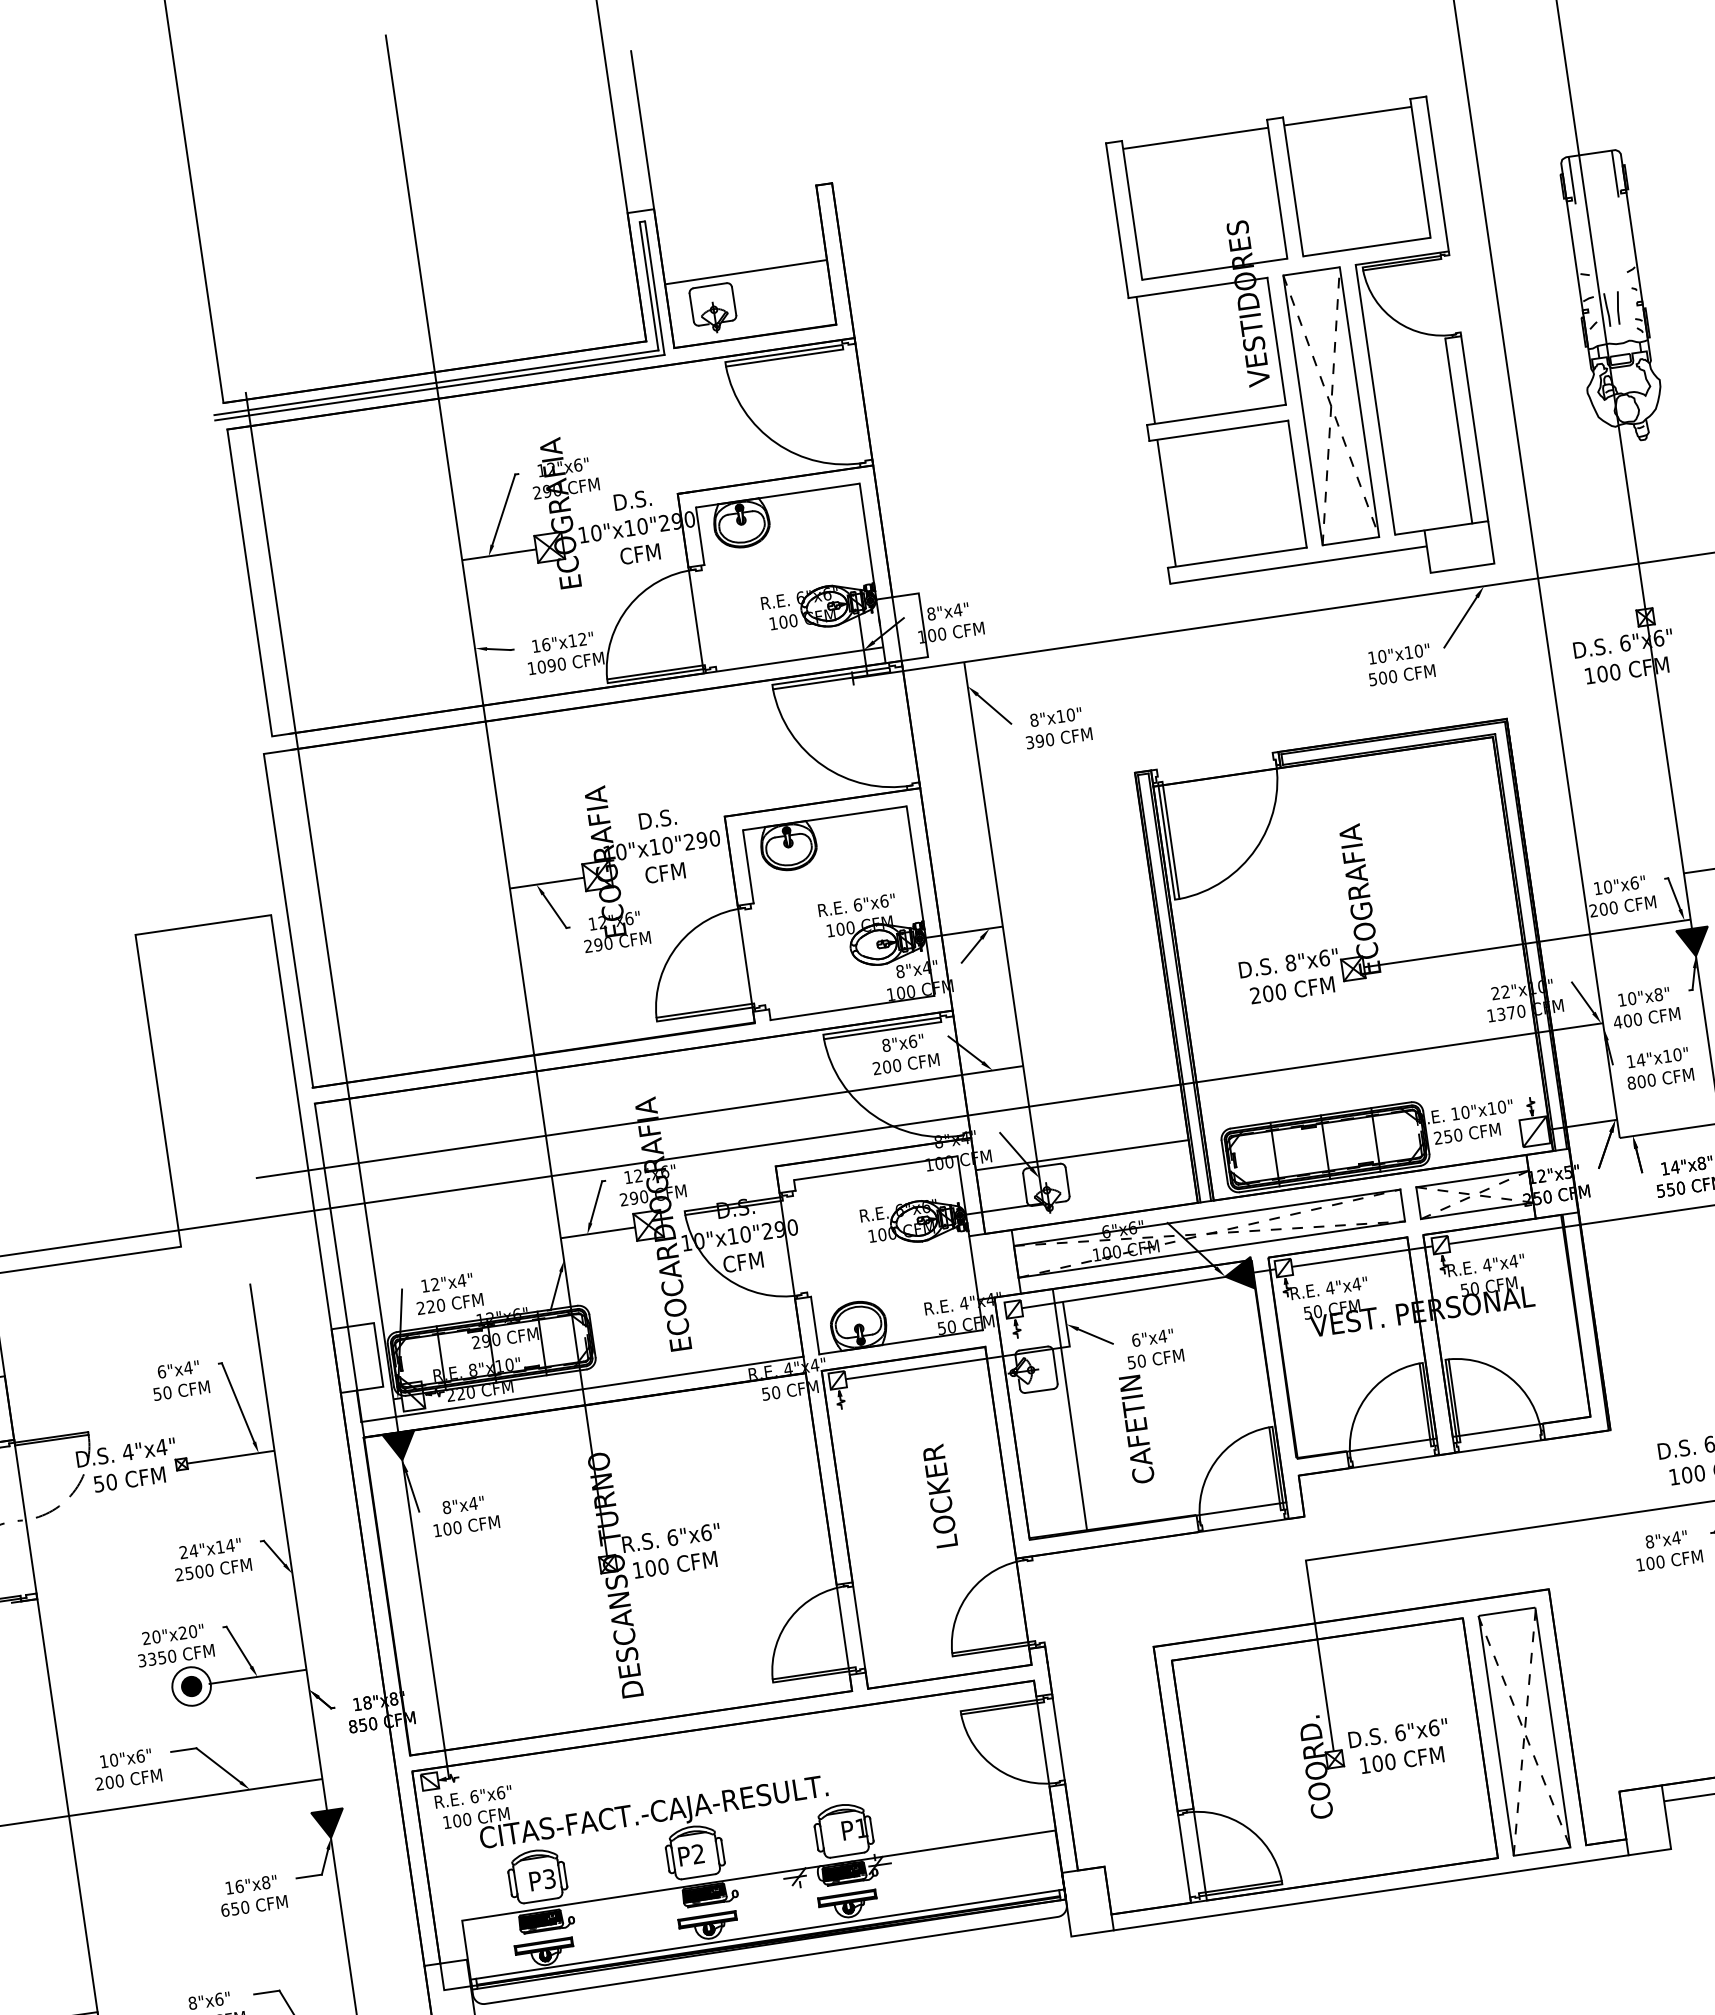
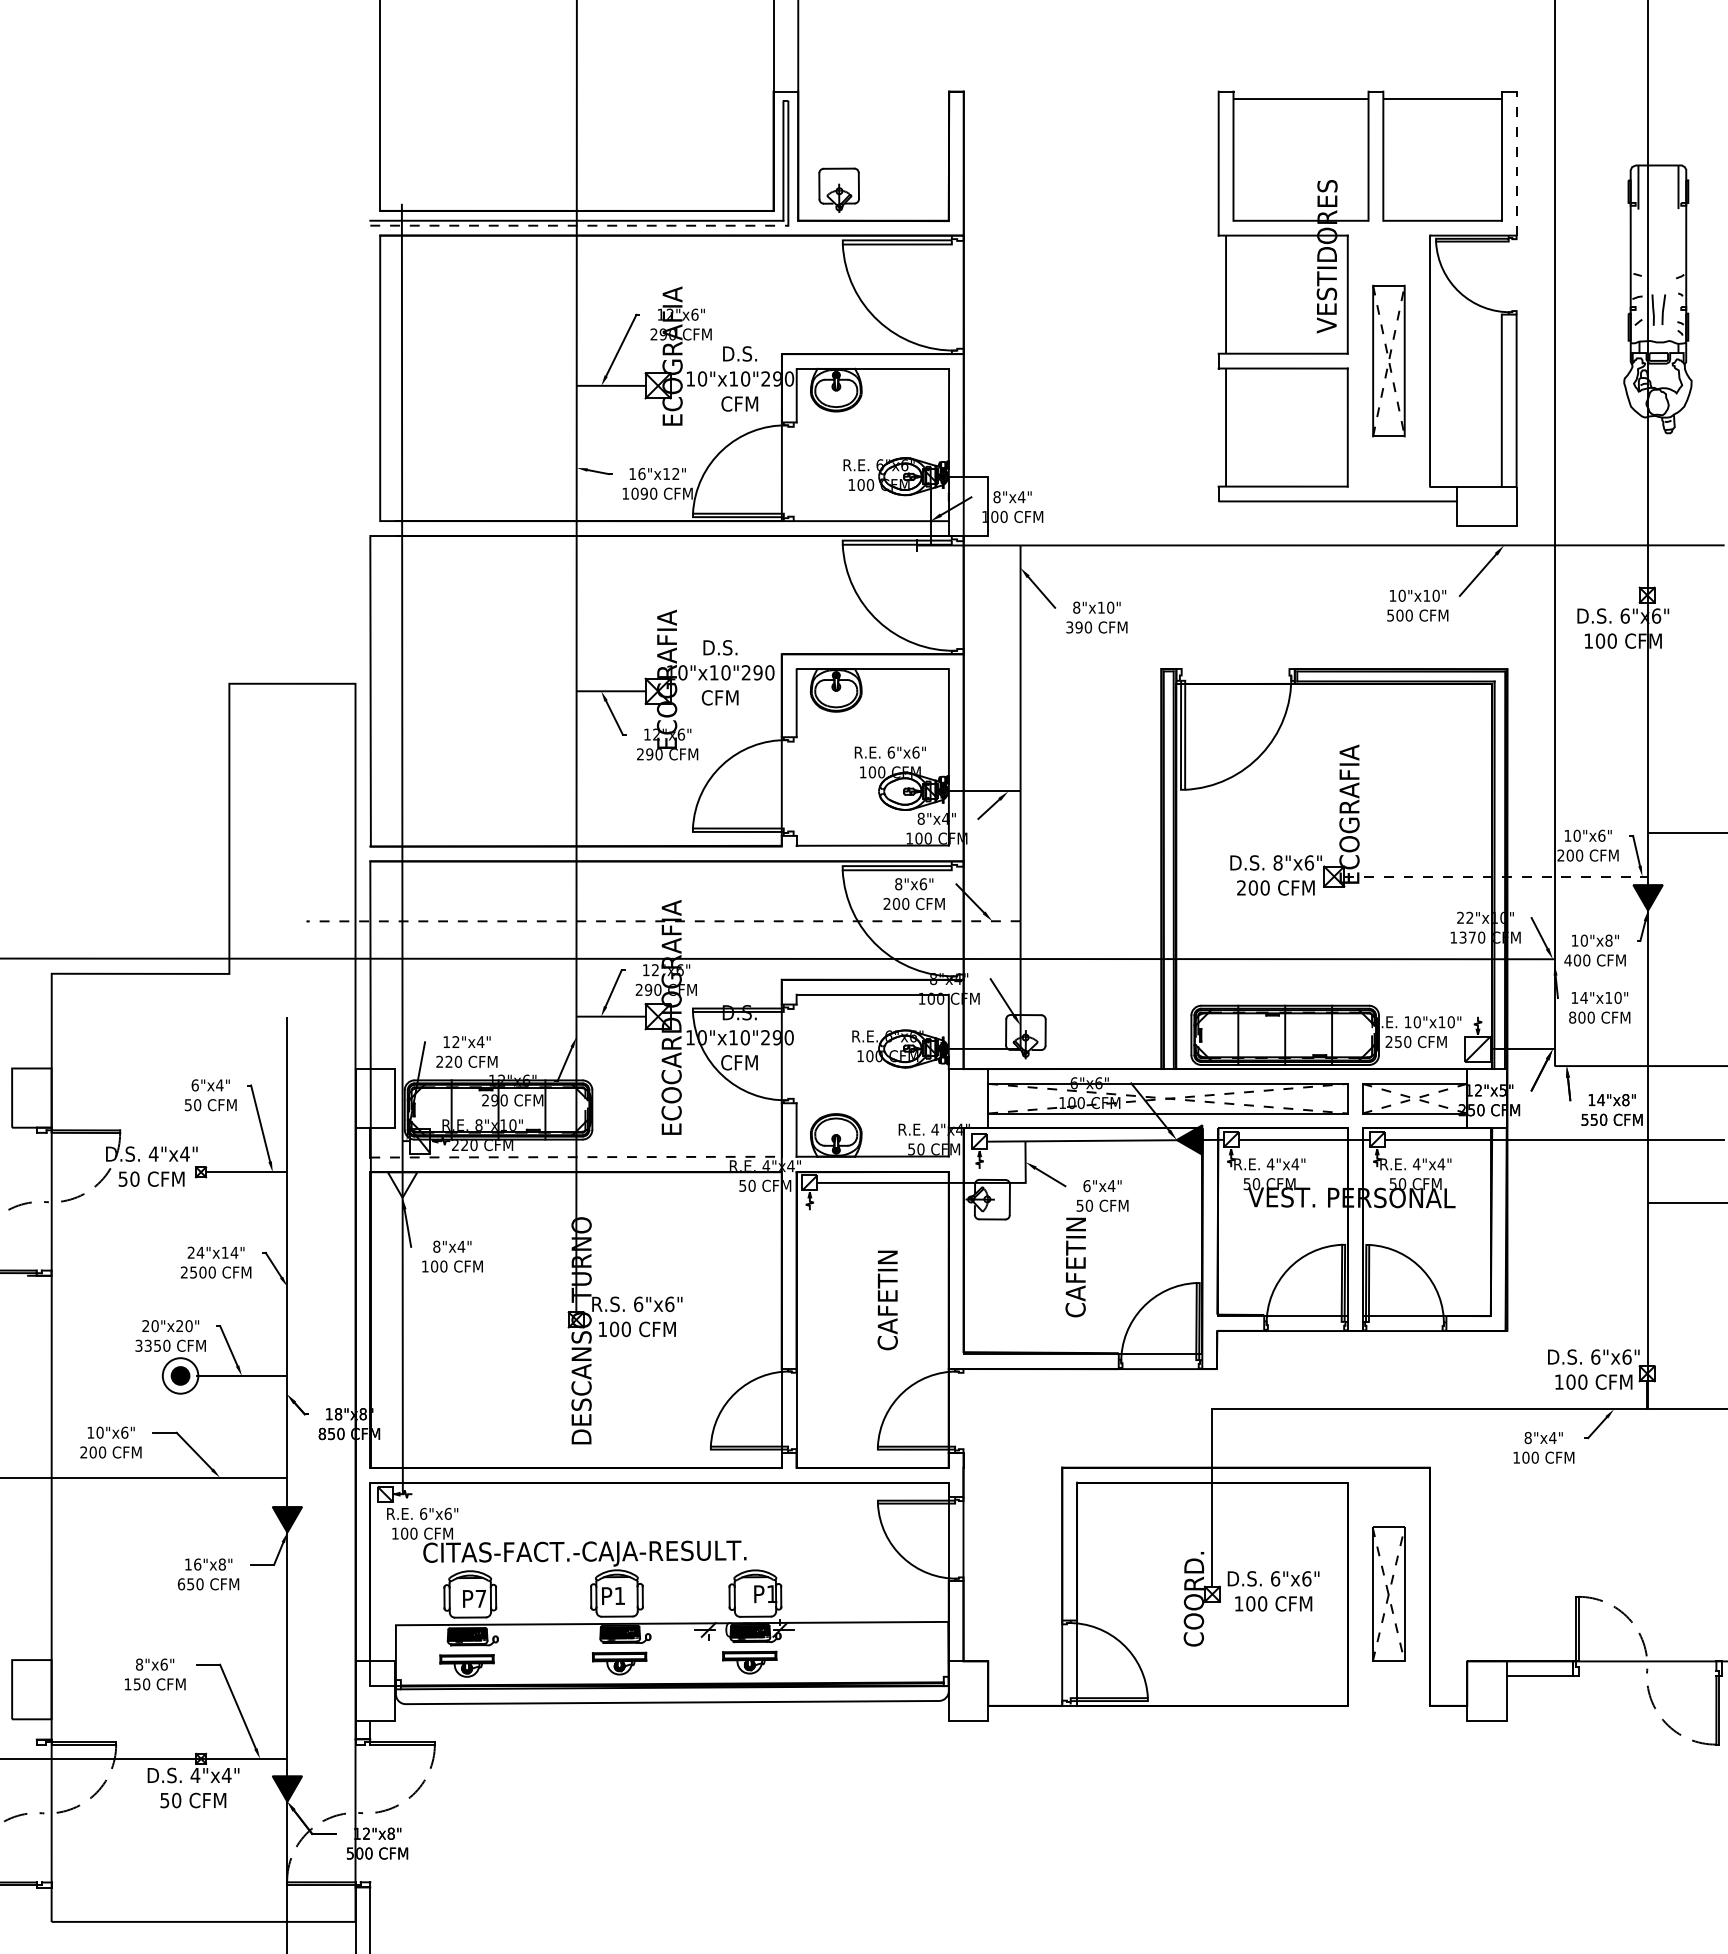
line: (1437, 173) -> (1516, 163), solid -> dashed
line: (745, 271) -> (873, 160), removed
line: (440, 387) -> (579, 225), solid -> dashed
part: (1330, 405) -> (1388, 360), size x0.6
line: (1527, 943) -> (1496, 876), solid -> dashed
line: (638, 1122) -> (662, 921), solid -> dashed
line: (1082, 1154) -> (1062, 1009), removed
line: (582, 1389) -> (576, 1157), solid -> dashed
line: (1069, 1409) -> (1017, 1240), removed
fill: (400, 1445) -> (402, 1184), removed
text: (939, 1494) -> (887, 1300), LOCKER -> CAFETIN
part: (1524, 1732) -> (1388, 1594), size x0.6
text: (697, 1853) -> (619, 1595), P2 -> P1
text: (548, 1878) -> (480, 1598), P3 -> P7
line: (1370, 1892) -> (1227, 1720), removed
line: (766, 1934) -> (671, 1678), removed

